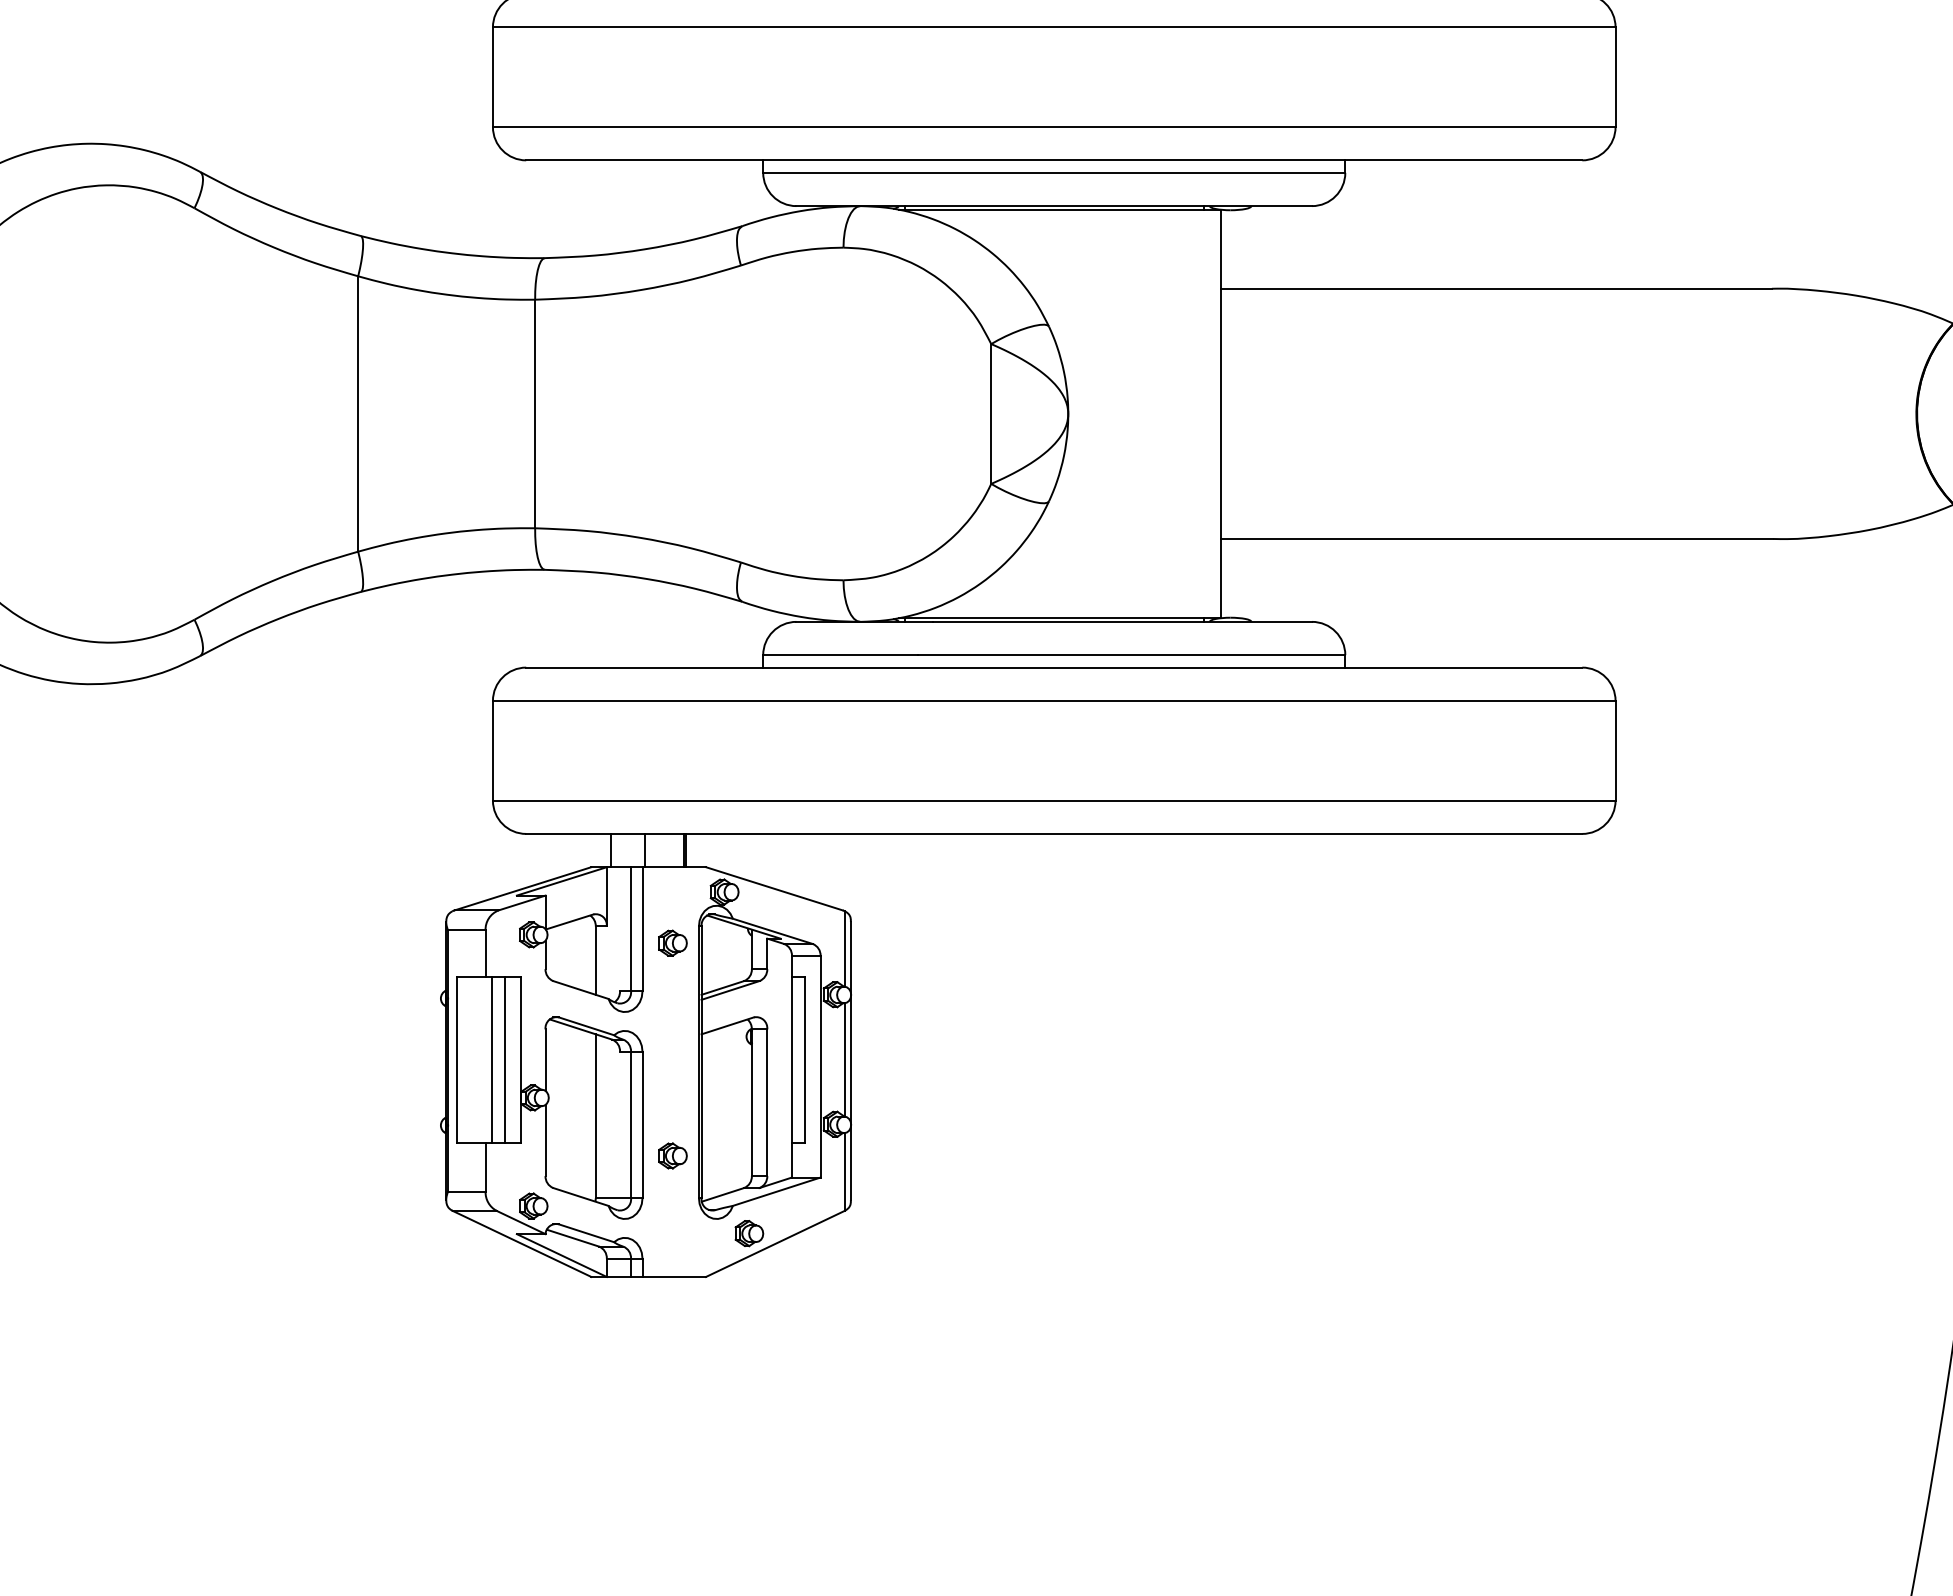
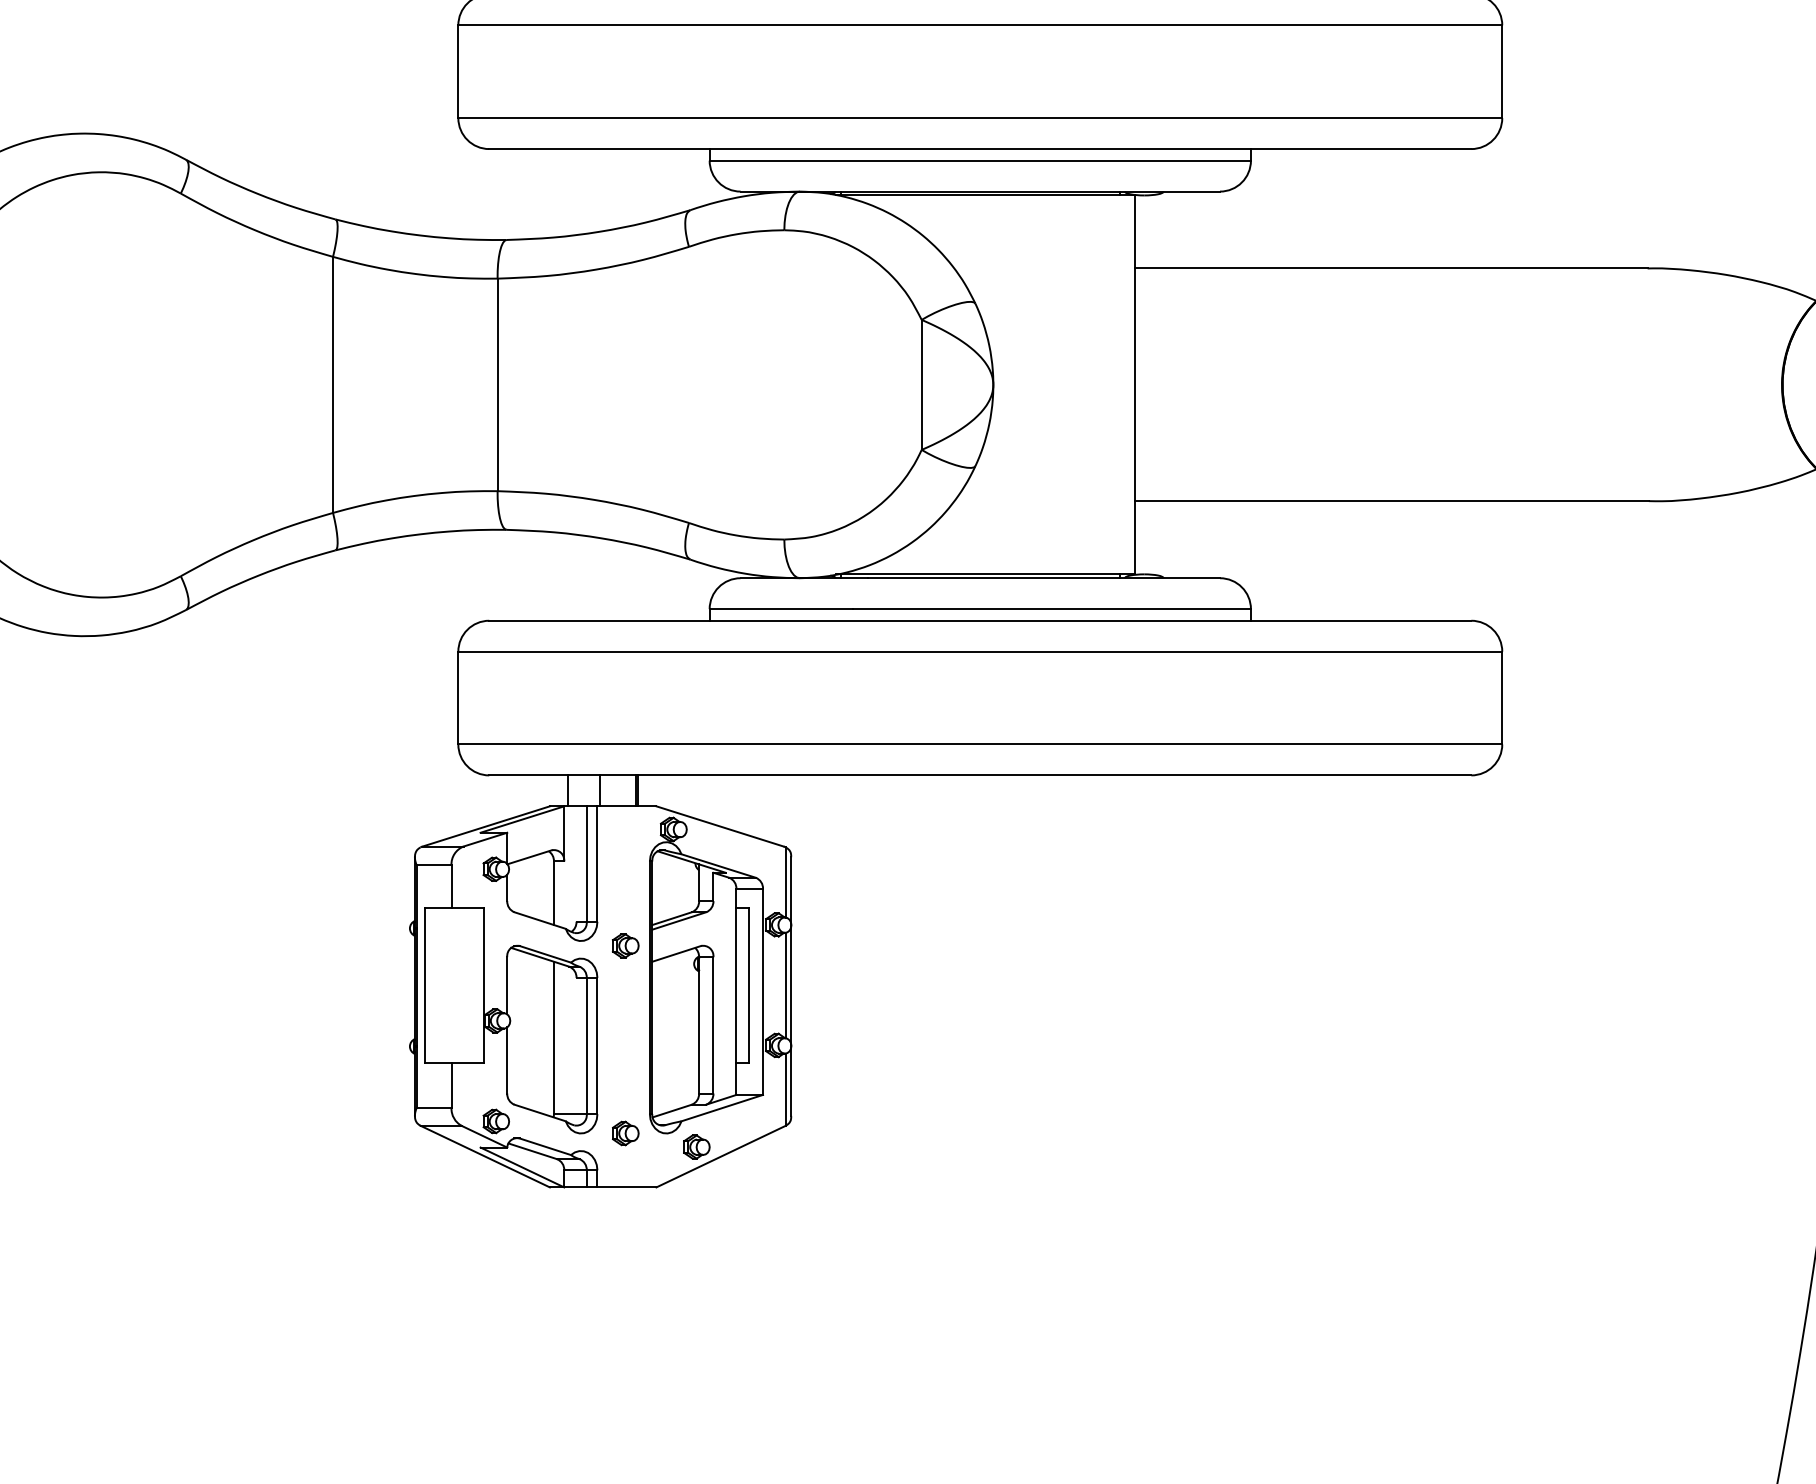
part: (672, 942) -> (625, 945), moved
line: (492, 1059) -> (457, 985), removed
line: (505, 1059) -> (470, 985), removed
part: (672, 1155) -> (625, 1133), moved

